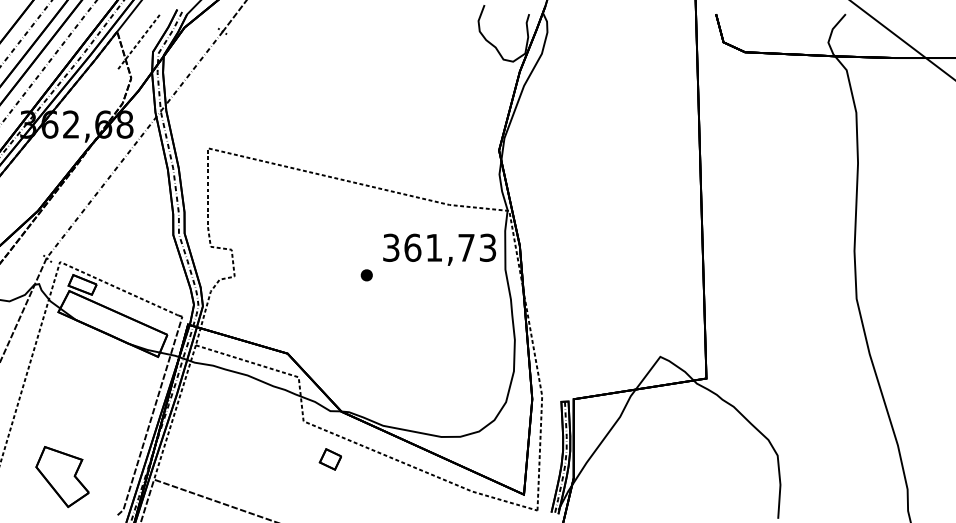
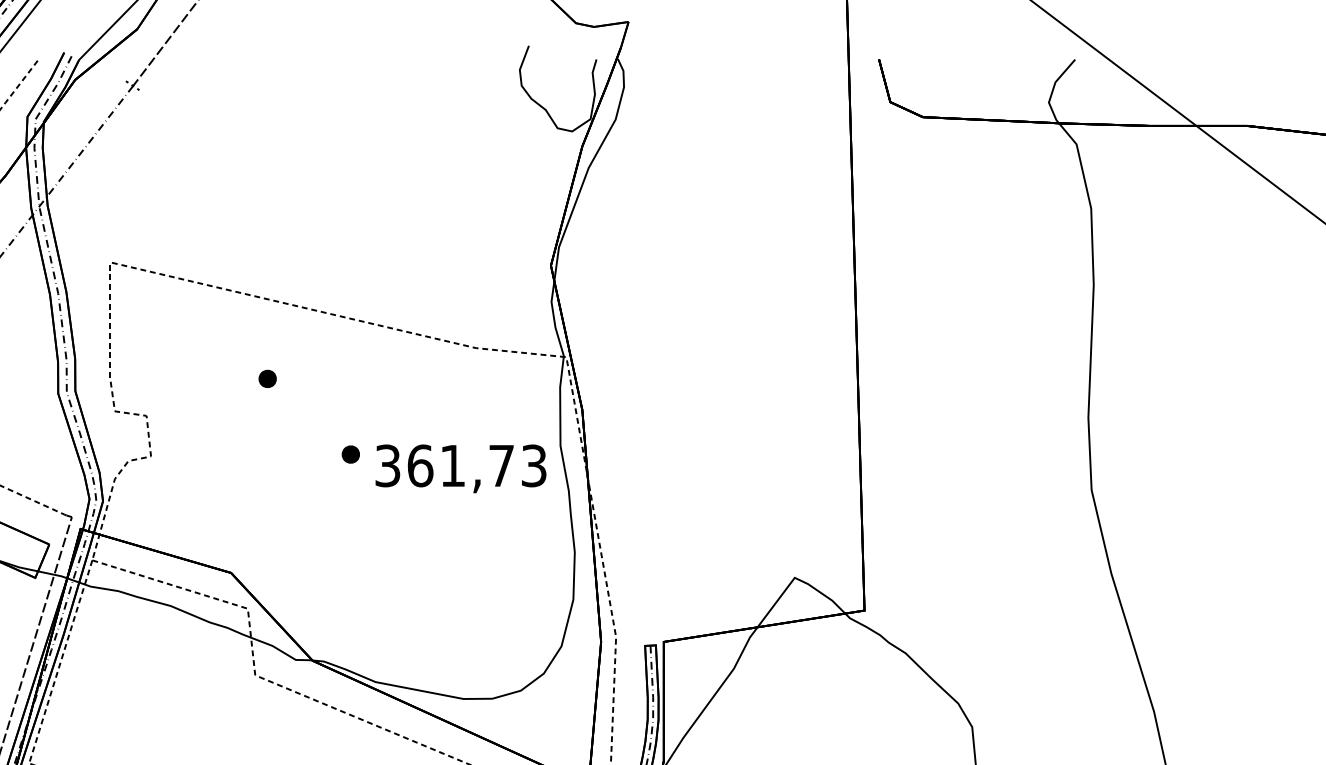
part: (311, 225) -> (267, 379), added
text: (439, 249) -> (460, 468), moved
part: (329, 459) -> (294, 733), removed

